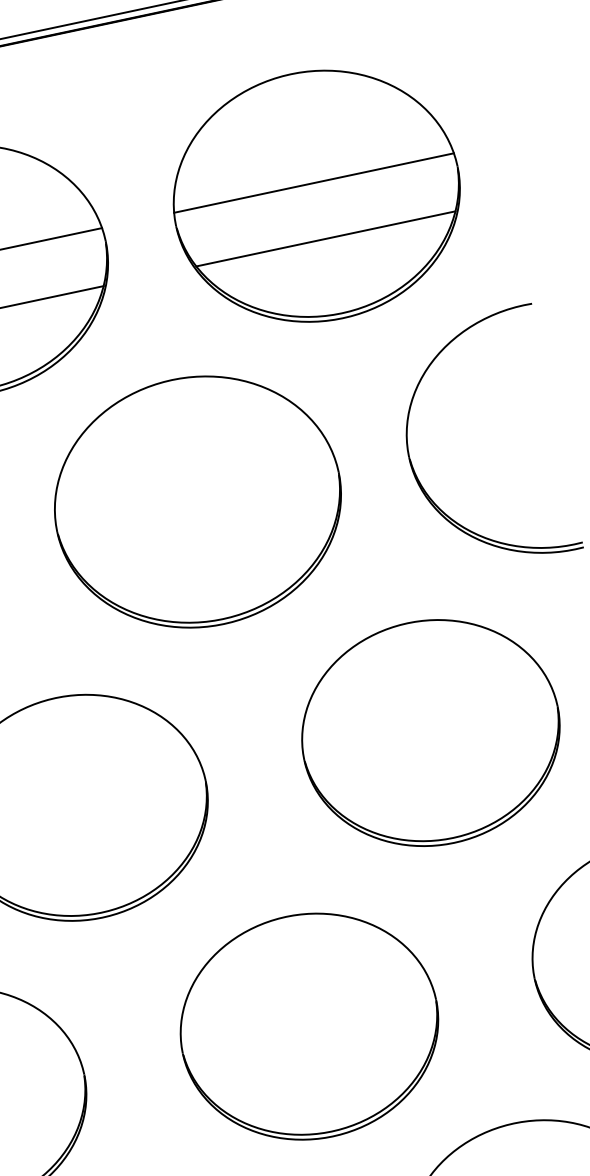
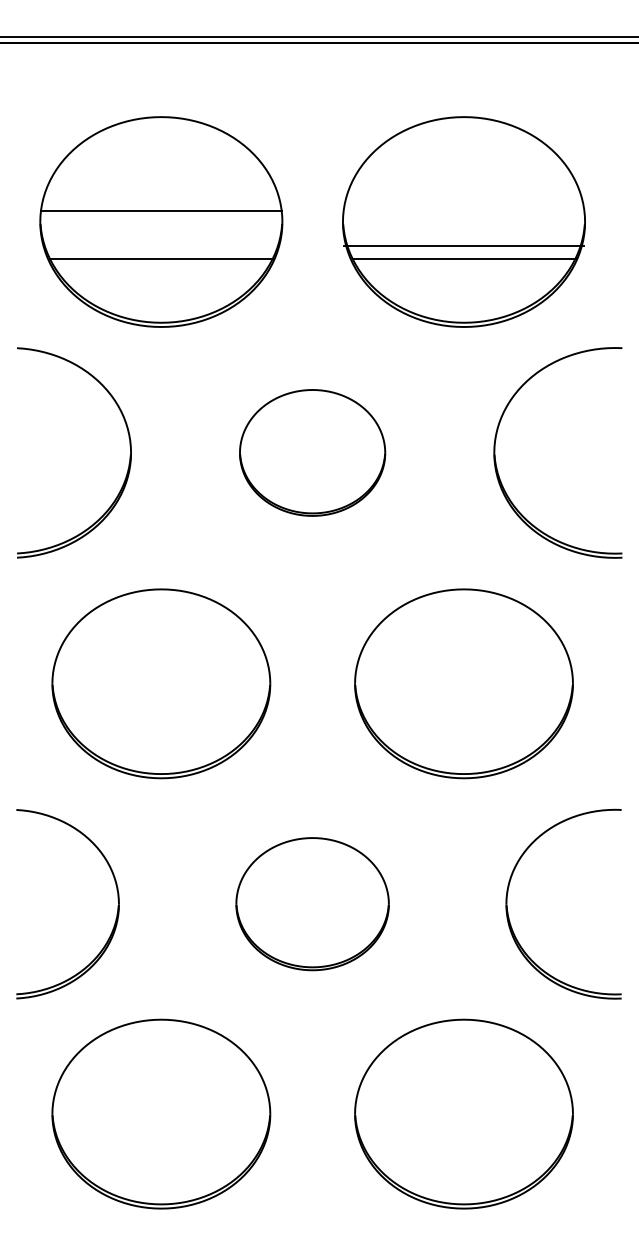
line: (313, 182) -> (463, 245), moved
part: (197, 501) -> (312, 452), size x0.6
part: (309, 1025) -> (312, 903), size x0.7

